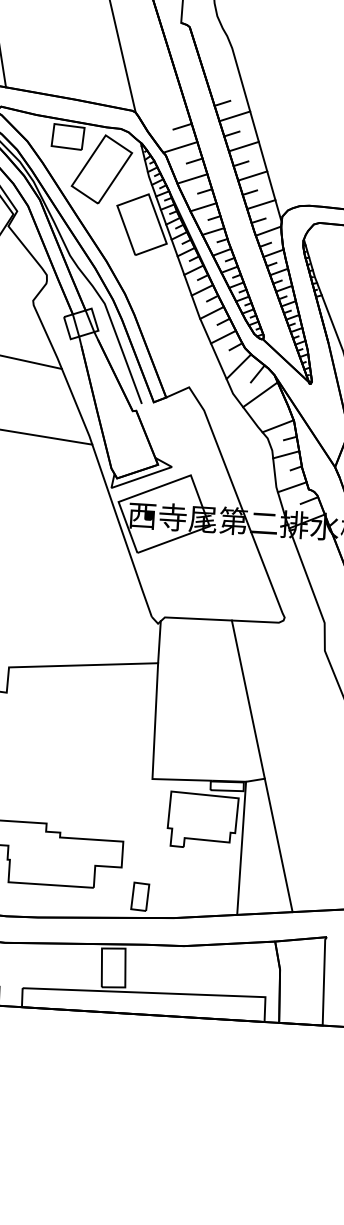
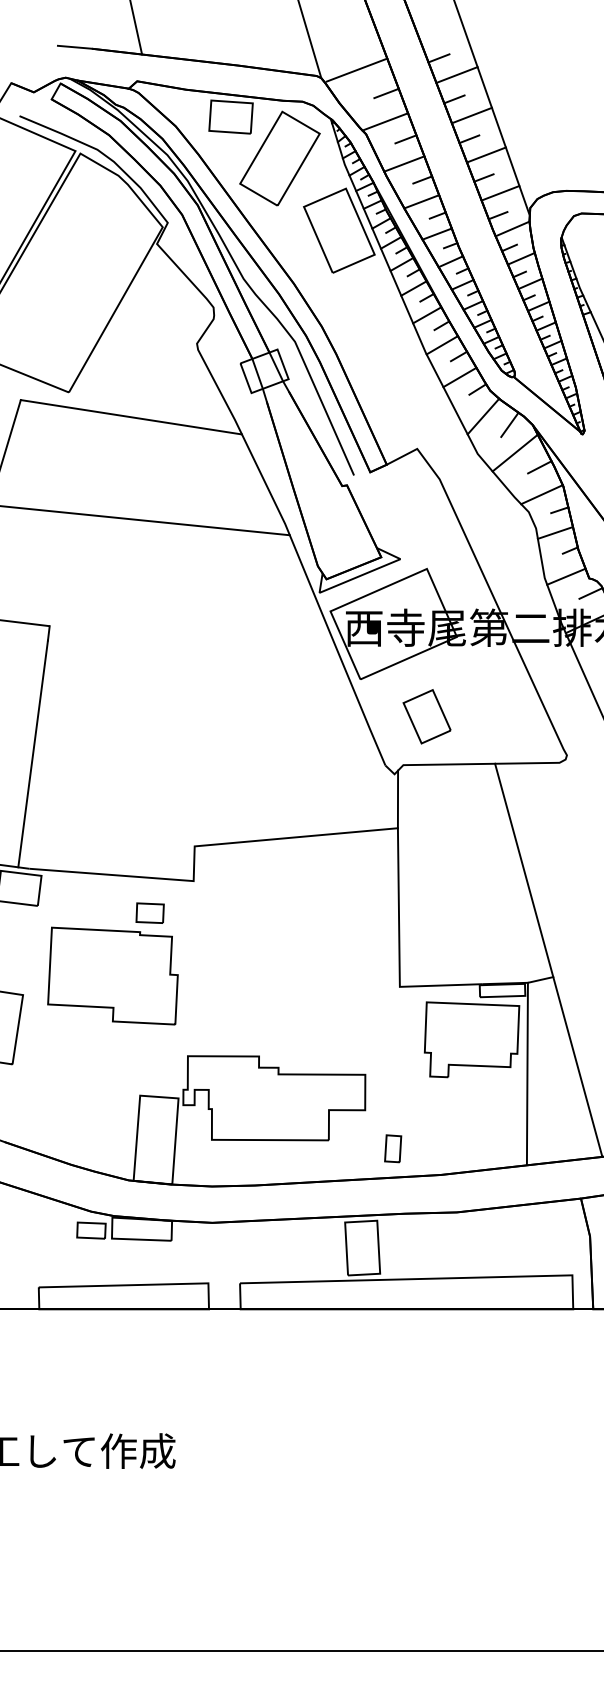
line: (161, 107) -> (356, 69), added
line: (277, 406) -> (539, 467), added
part: (183, 582) -> (426, 716), added
part: (140, 896) -> (393, 1148), size x0.71

